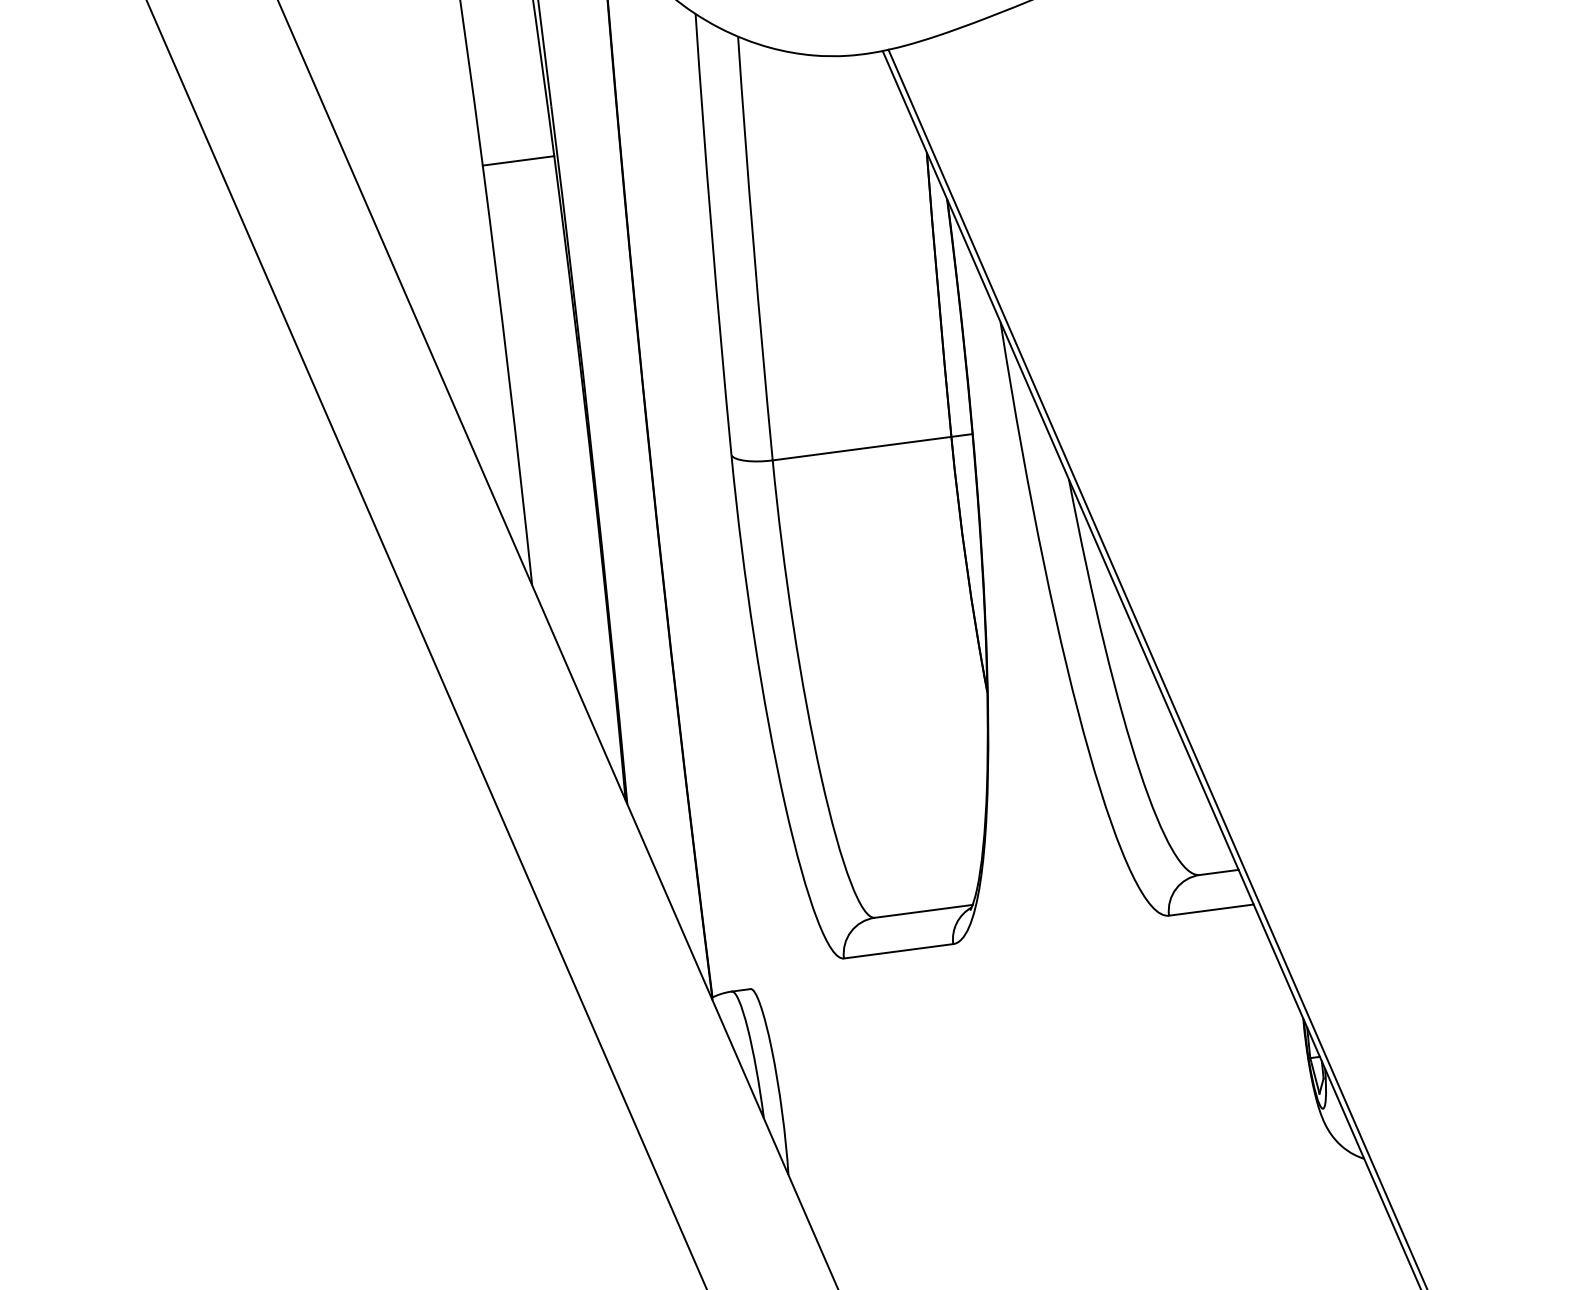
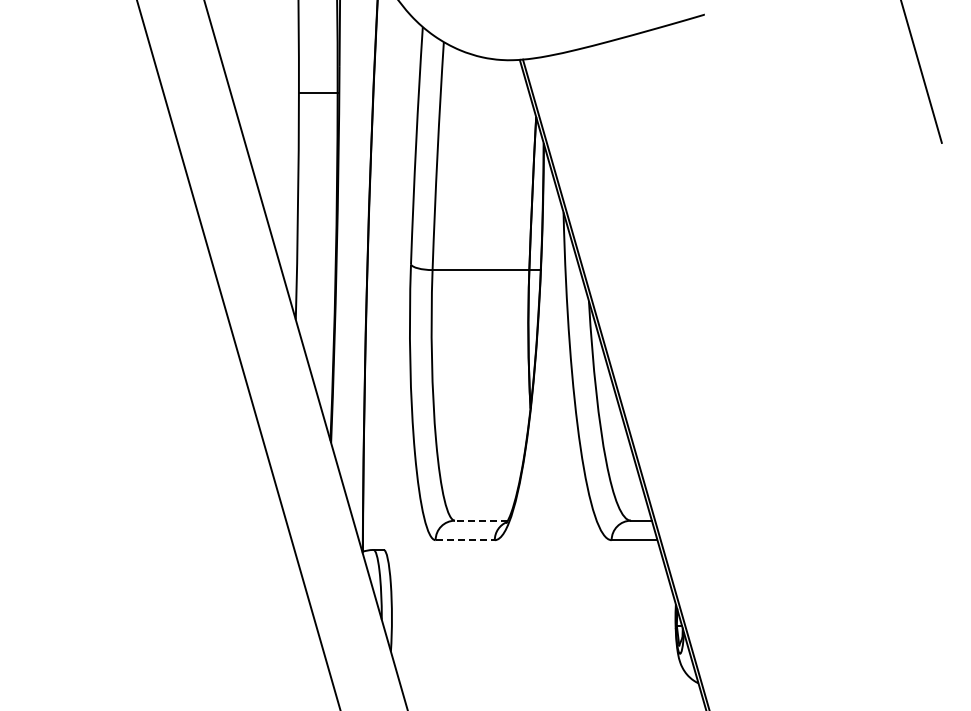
line: (922, 911) -> (480, 520), solid -> dashed
line: (899, 951) -> (465, 540), solid -> dashed

